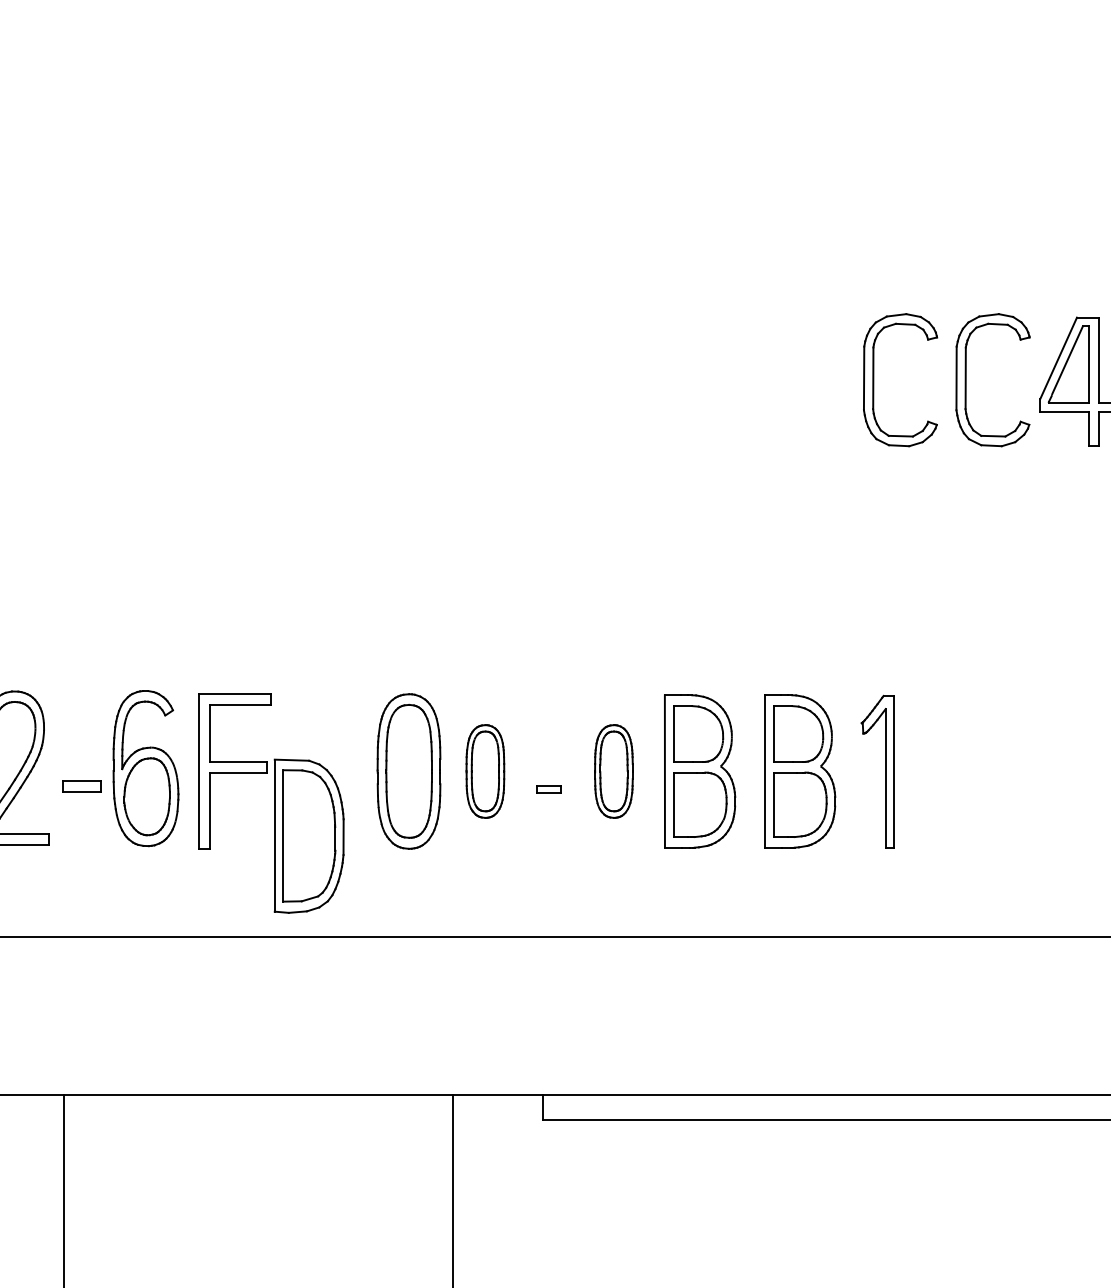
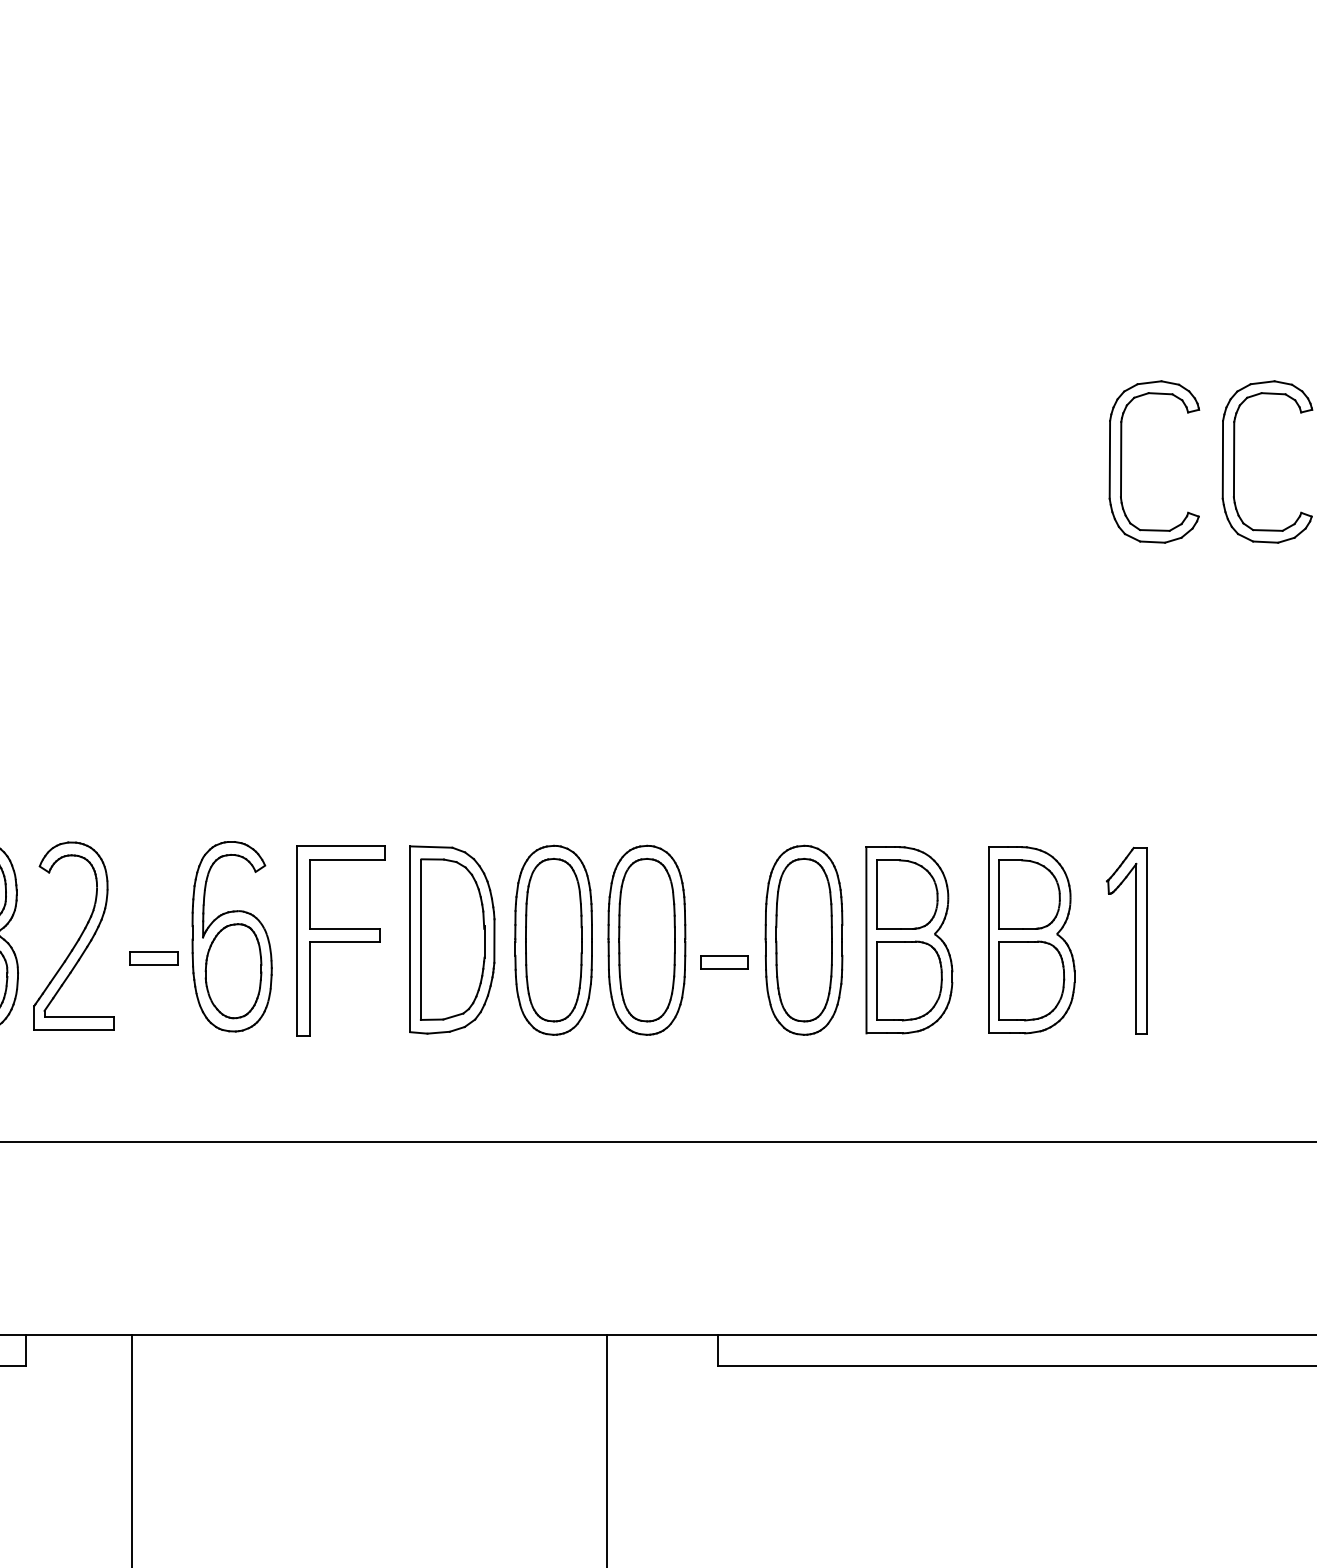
part: (485, 771) -> (647, 940), size x1.67
part: (613, 771) -> (803, 940), size x1.67
part: (548, 789) -> (724, 962), size x1.67
part: (308, 835) -> (451, 939), moved

